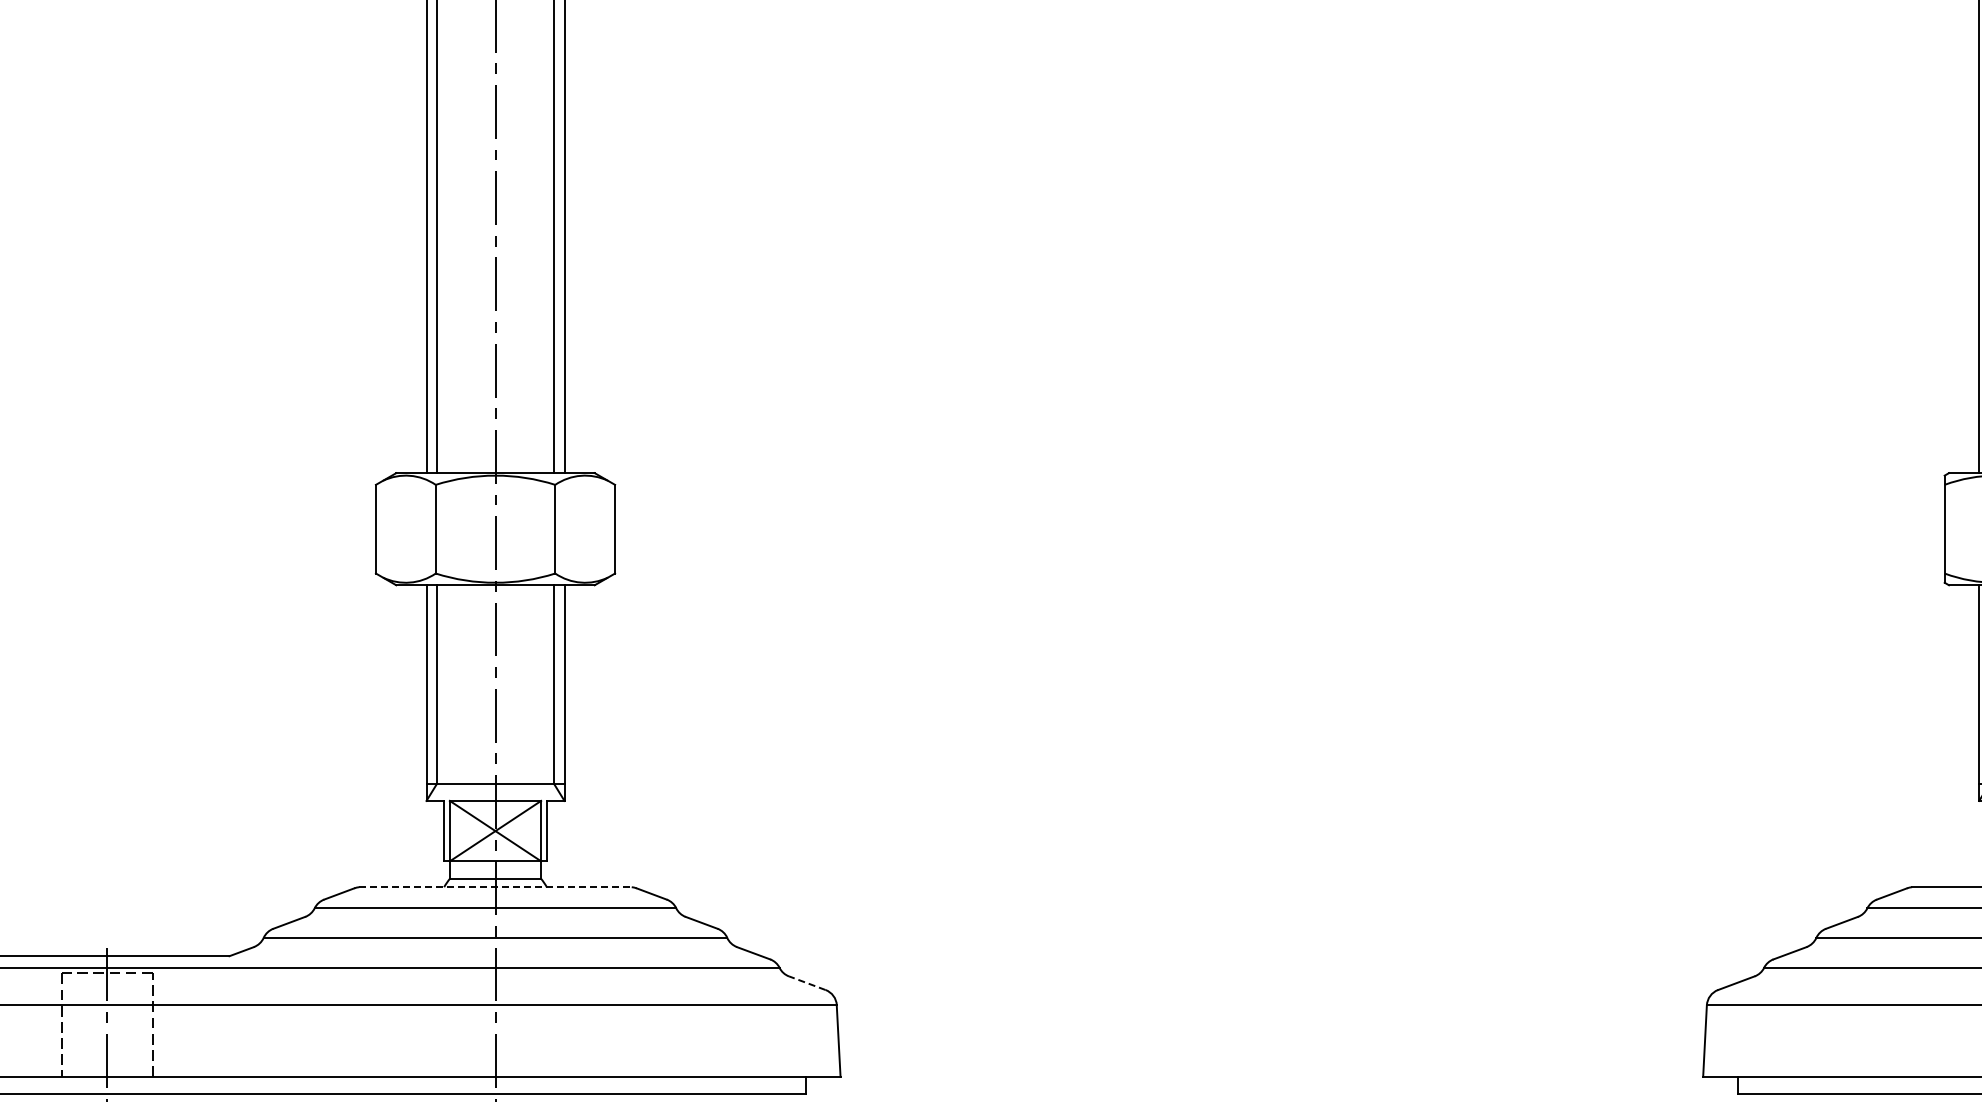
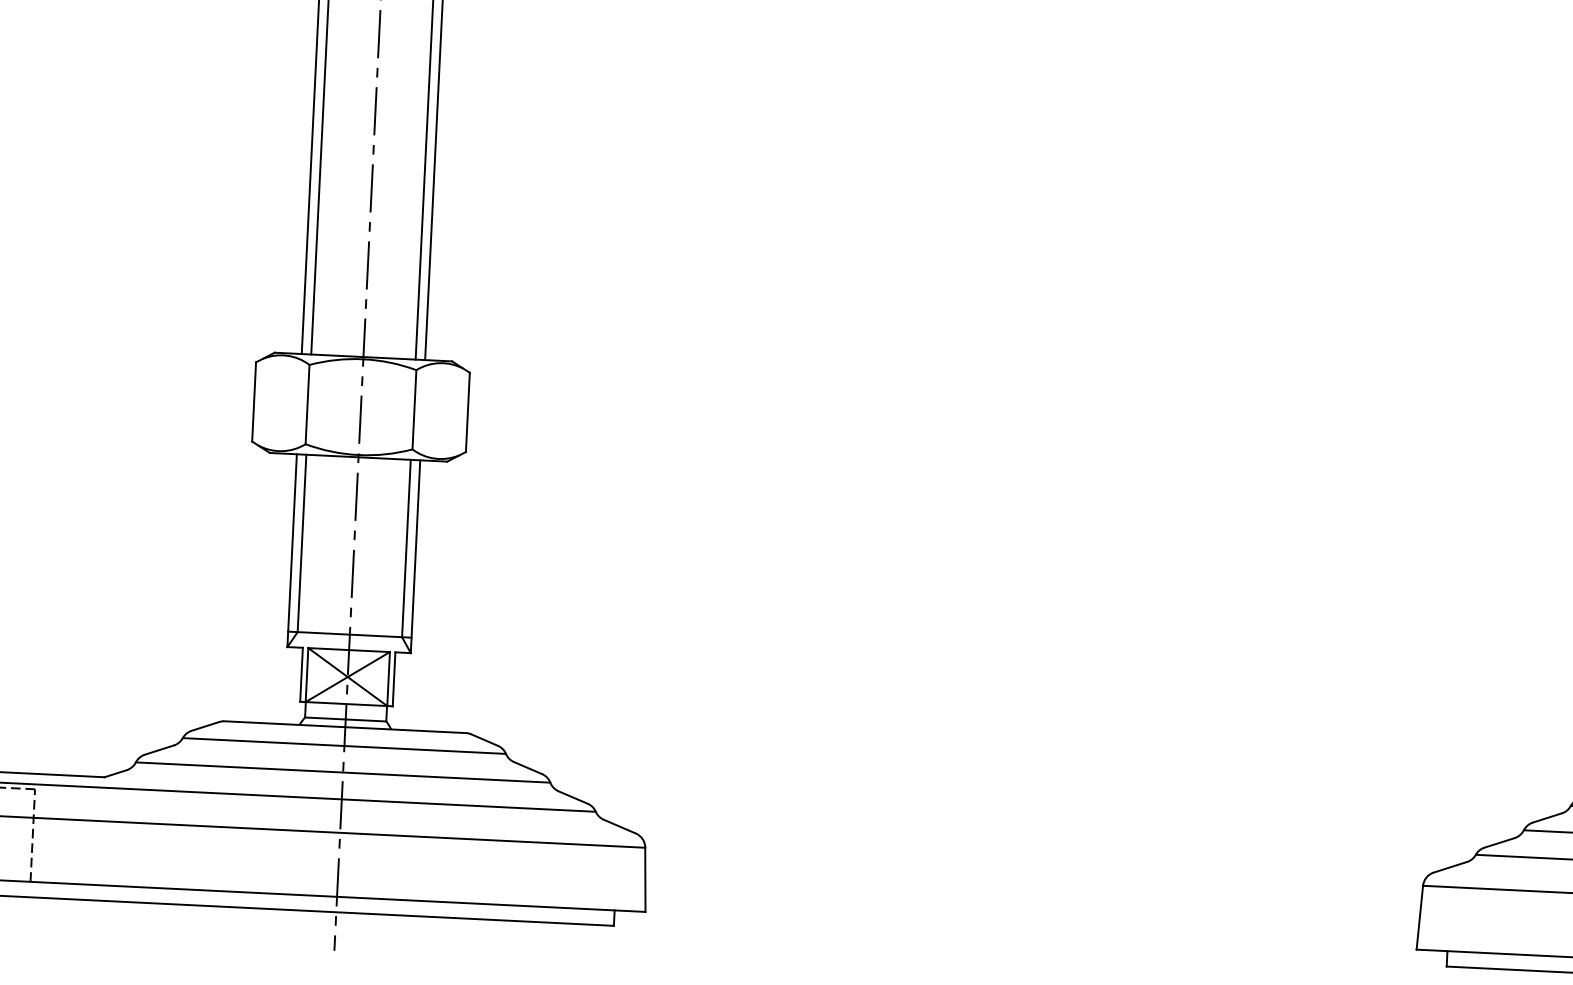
line: (496, 887) -> (346, 727), dashed -> solid
line: (806, 983) -> (619, 826), dashed -> solid

